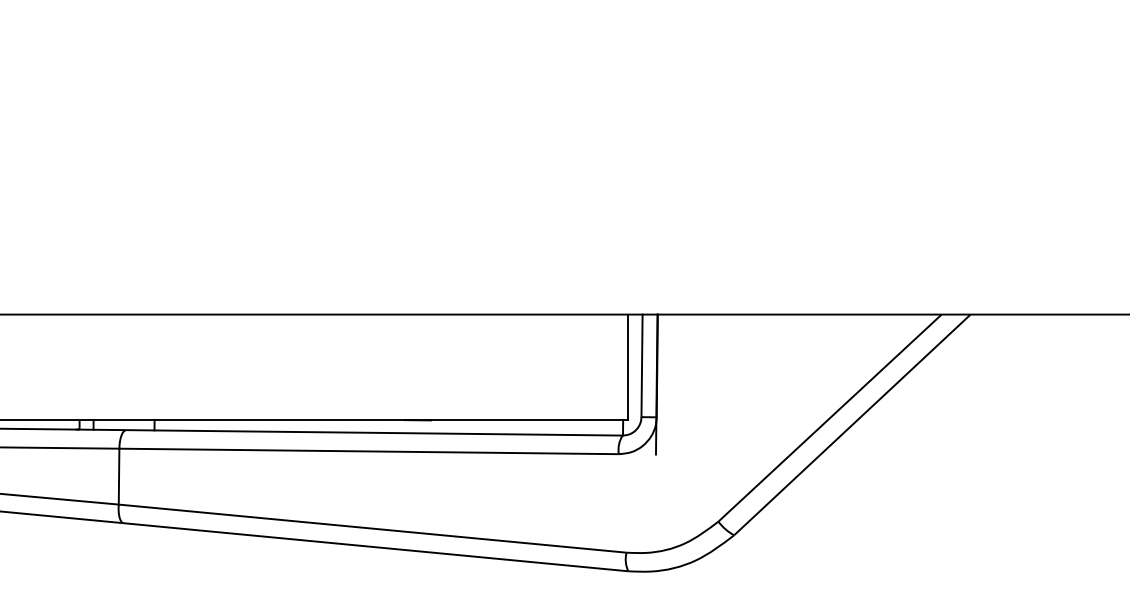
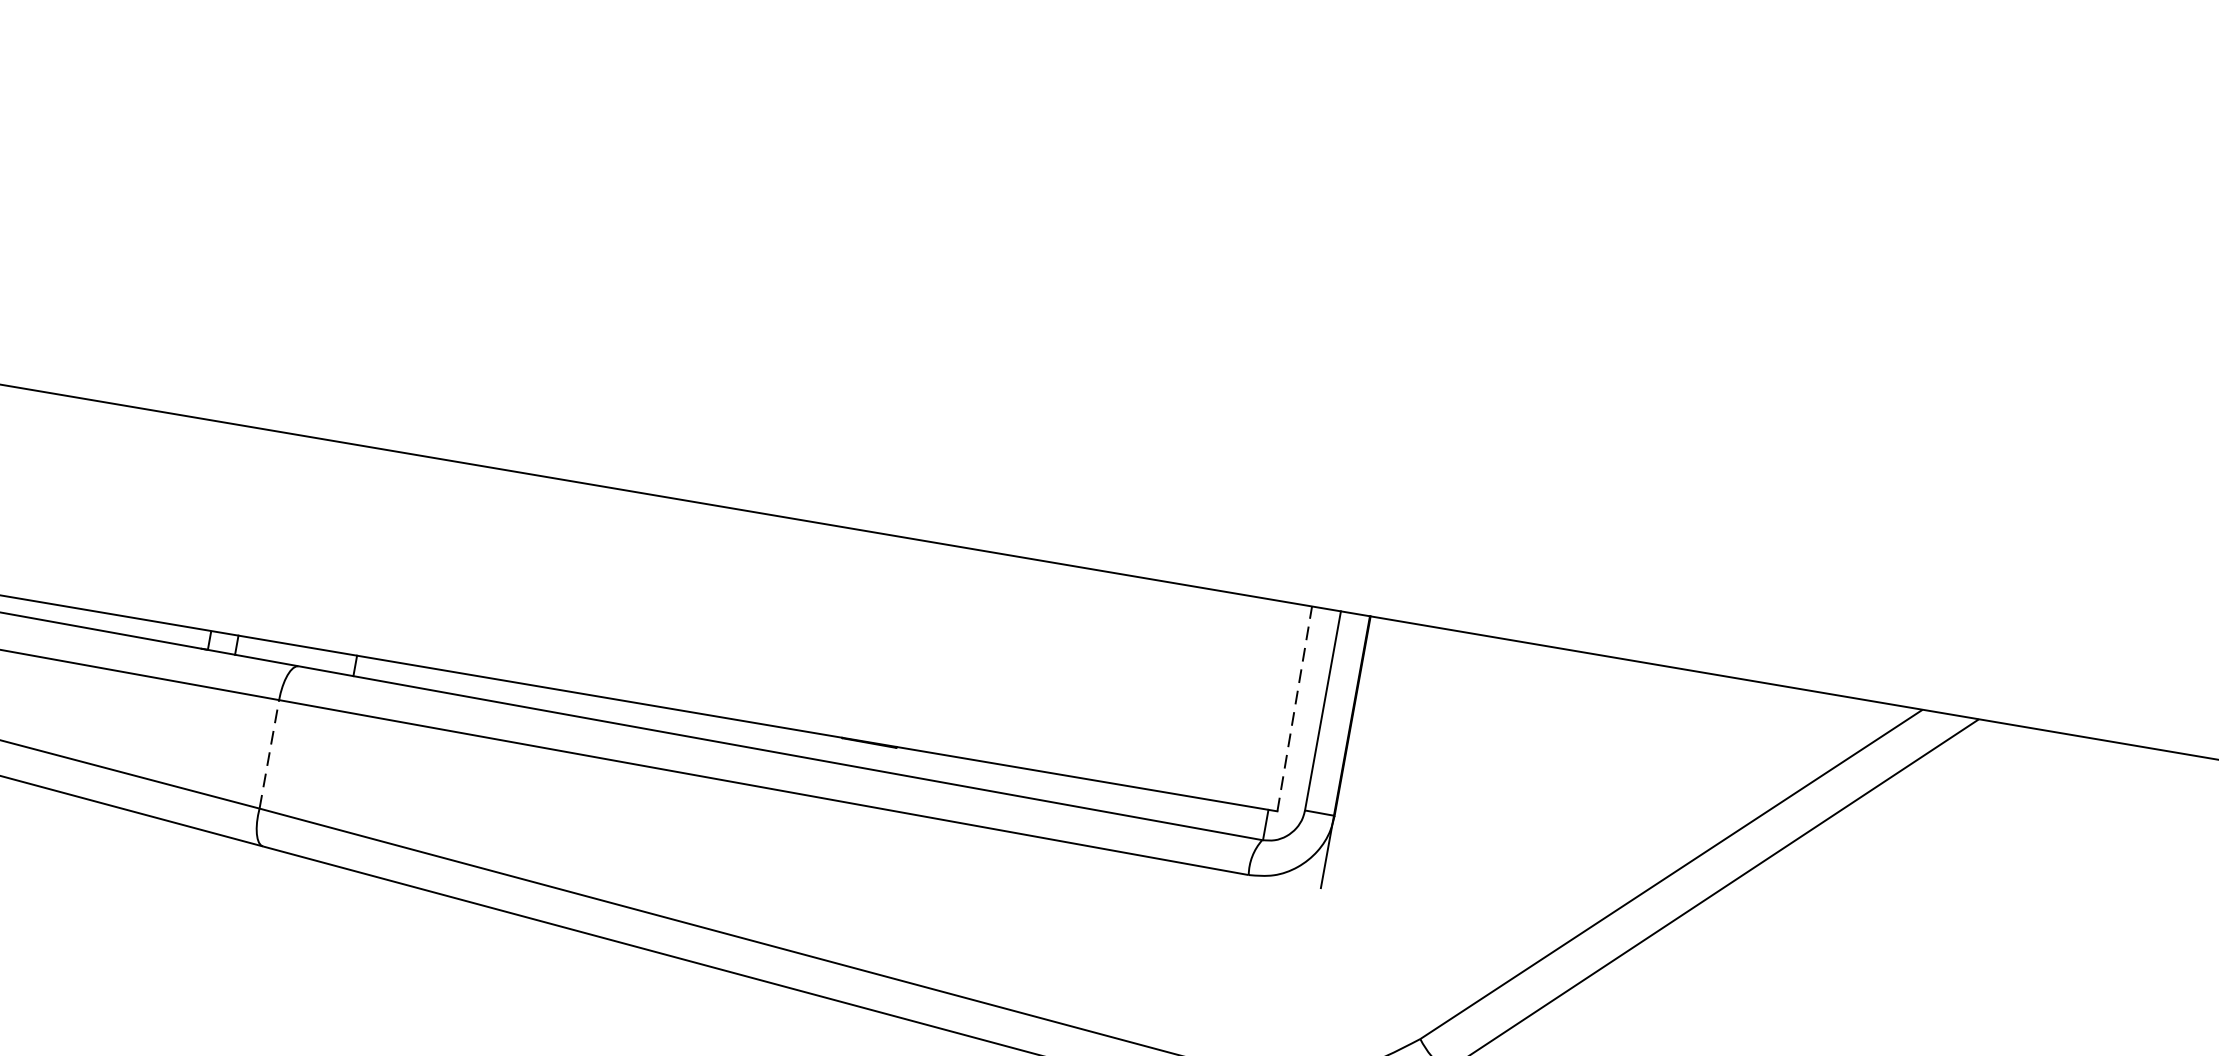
line: (627, 367) -> (1294, 709), solid -> dashed
line: (119, 476) -> (270, 754), solid -> dashed

